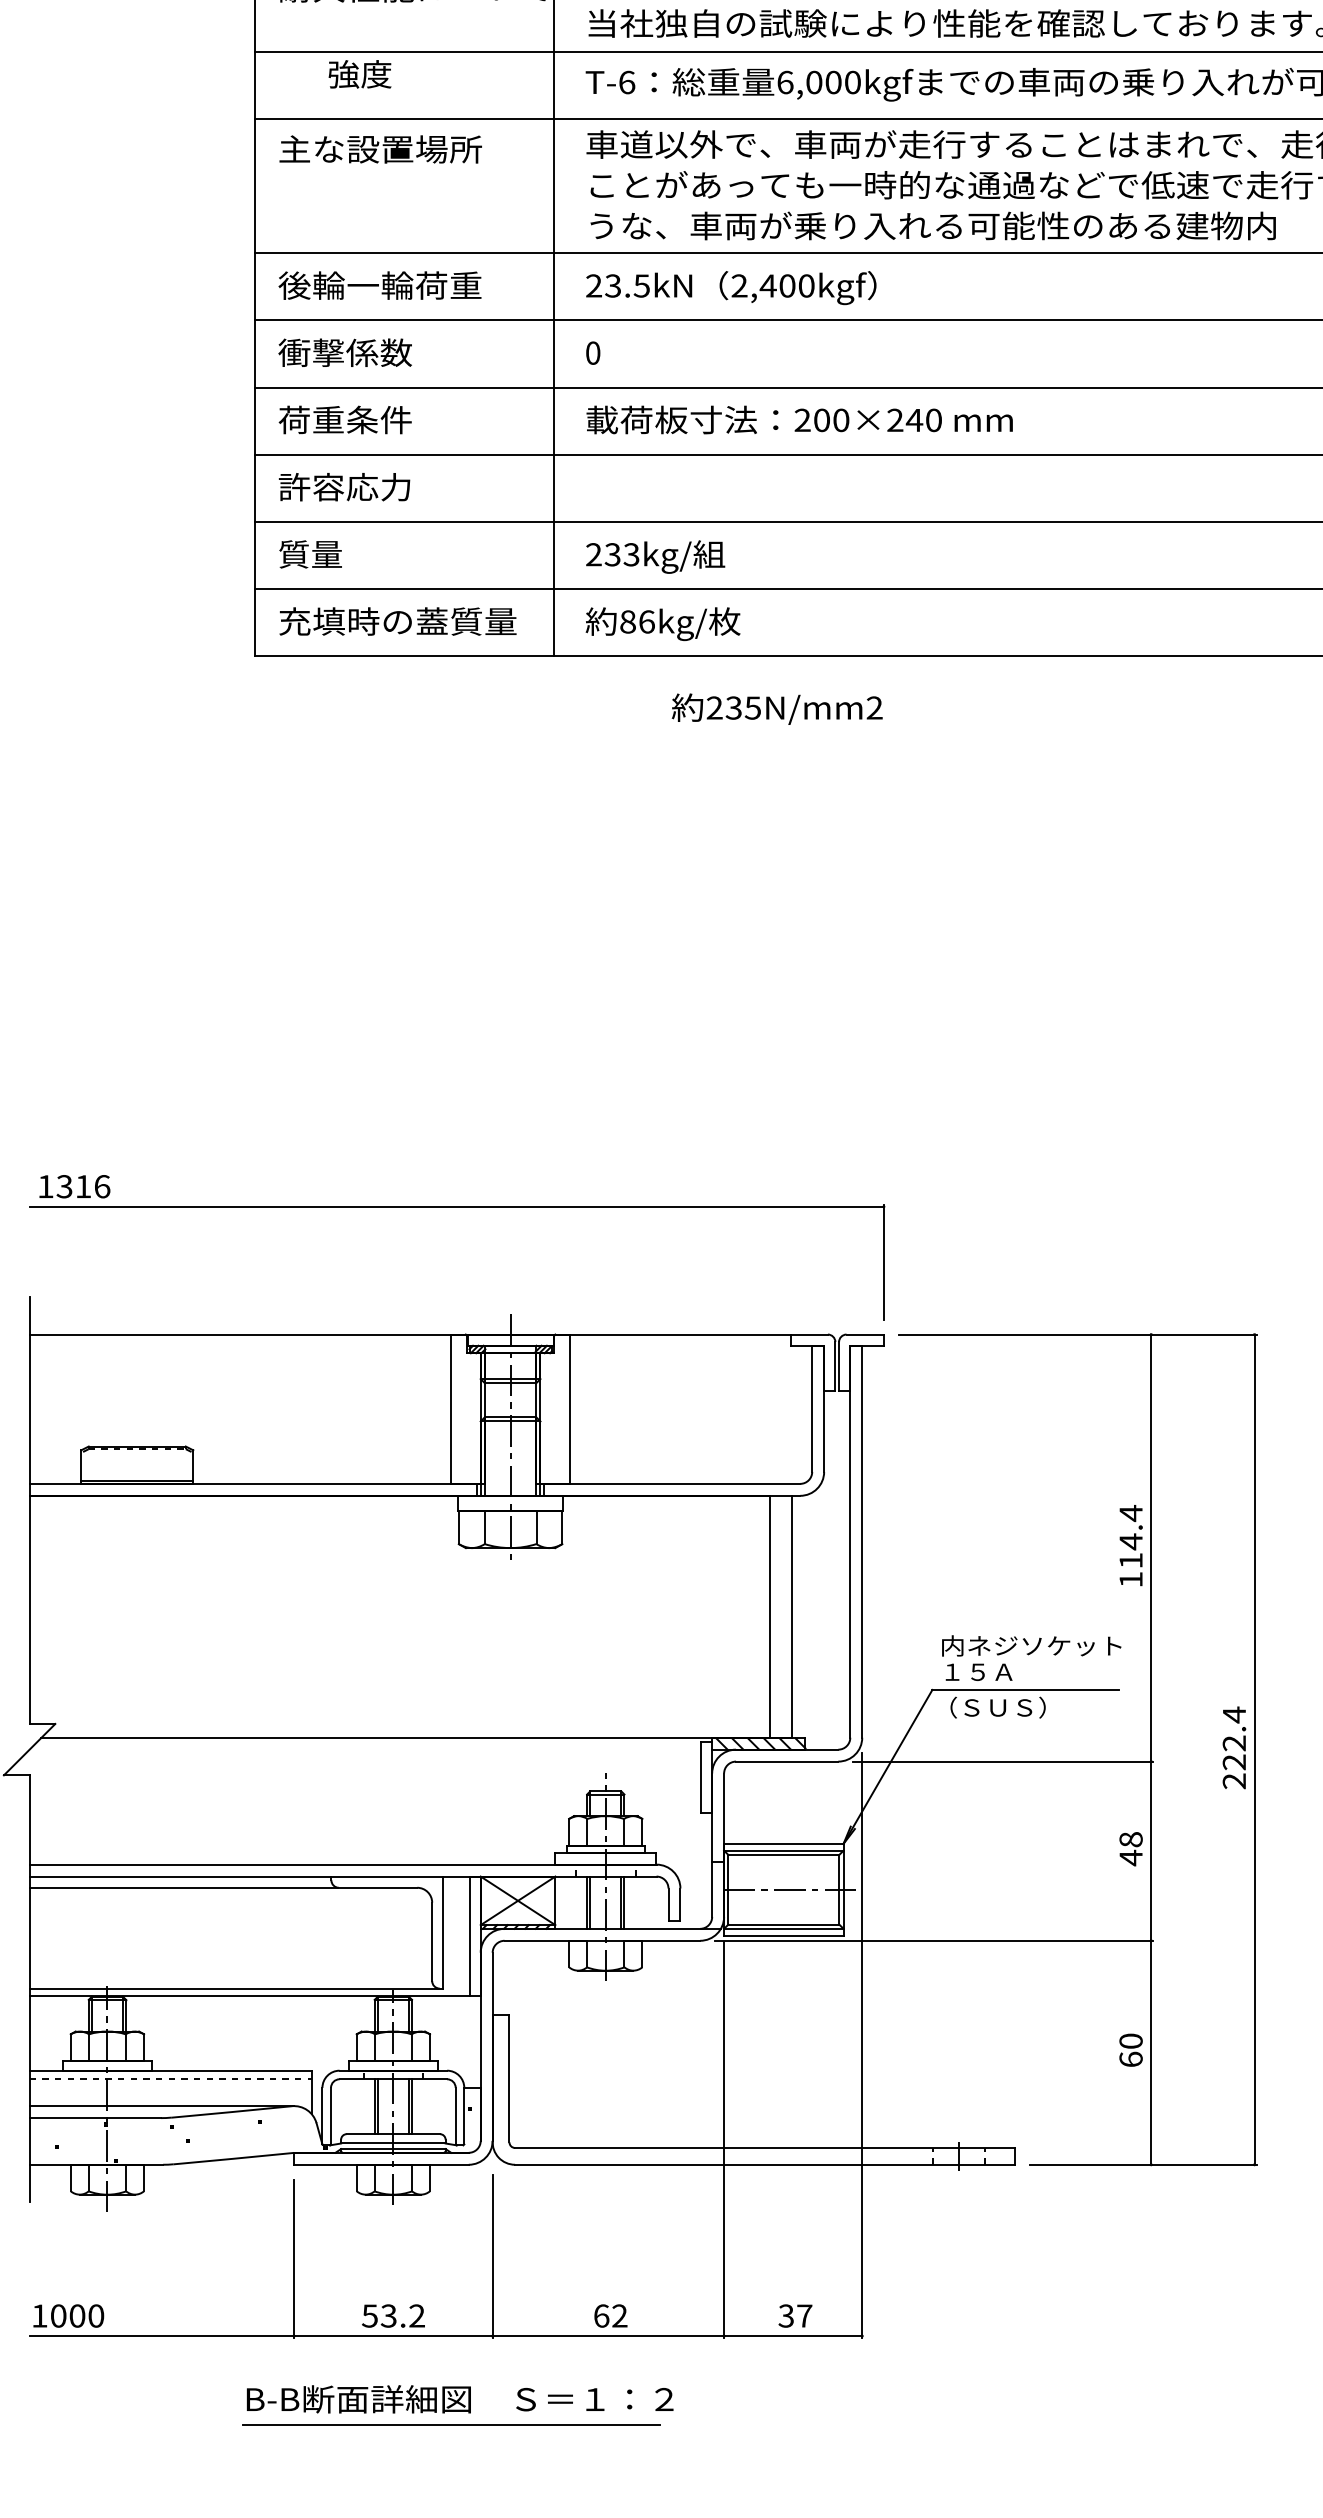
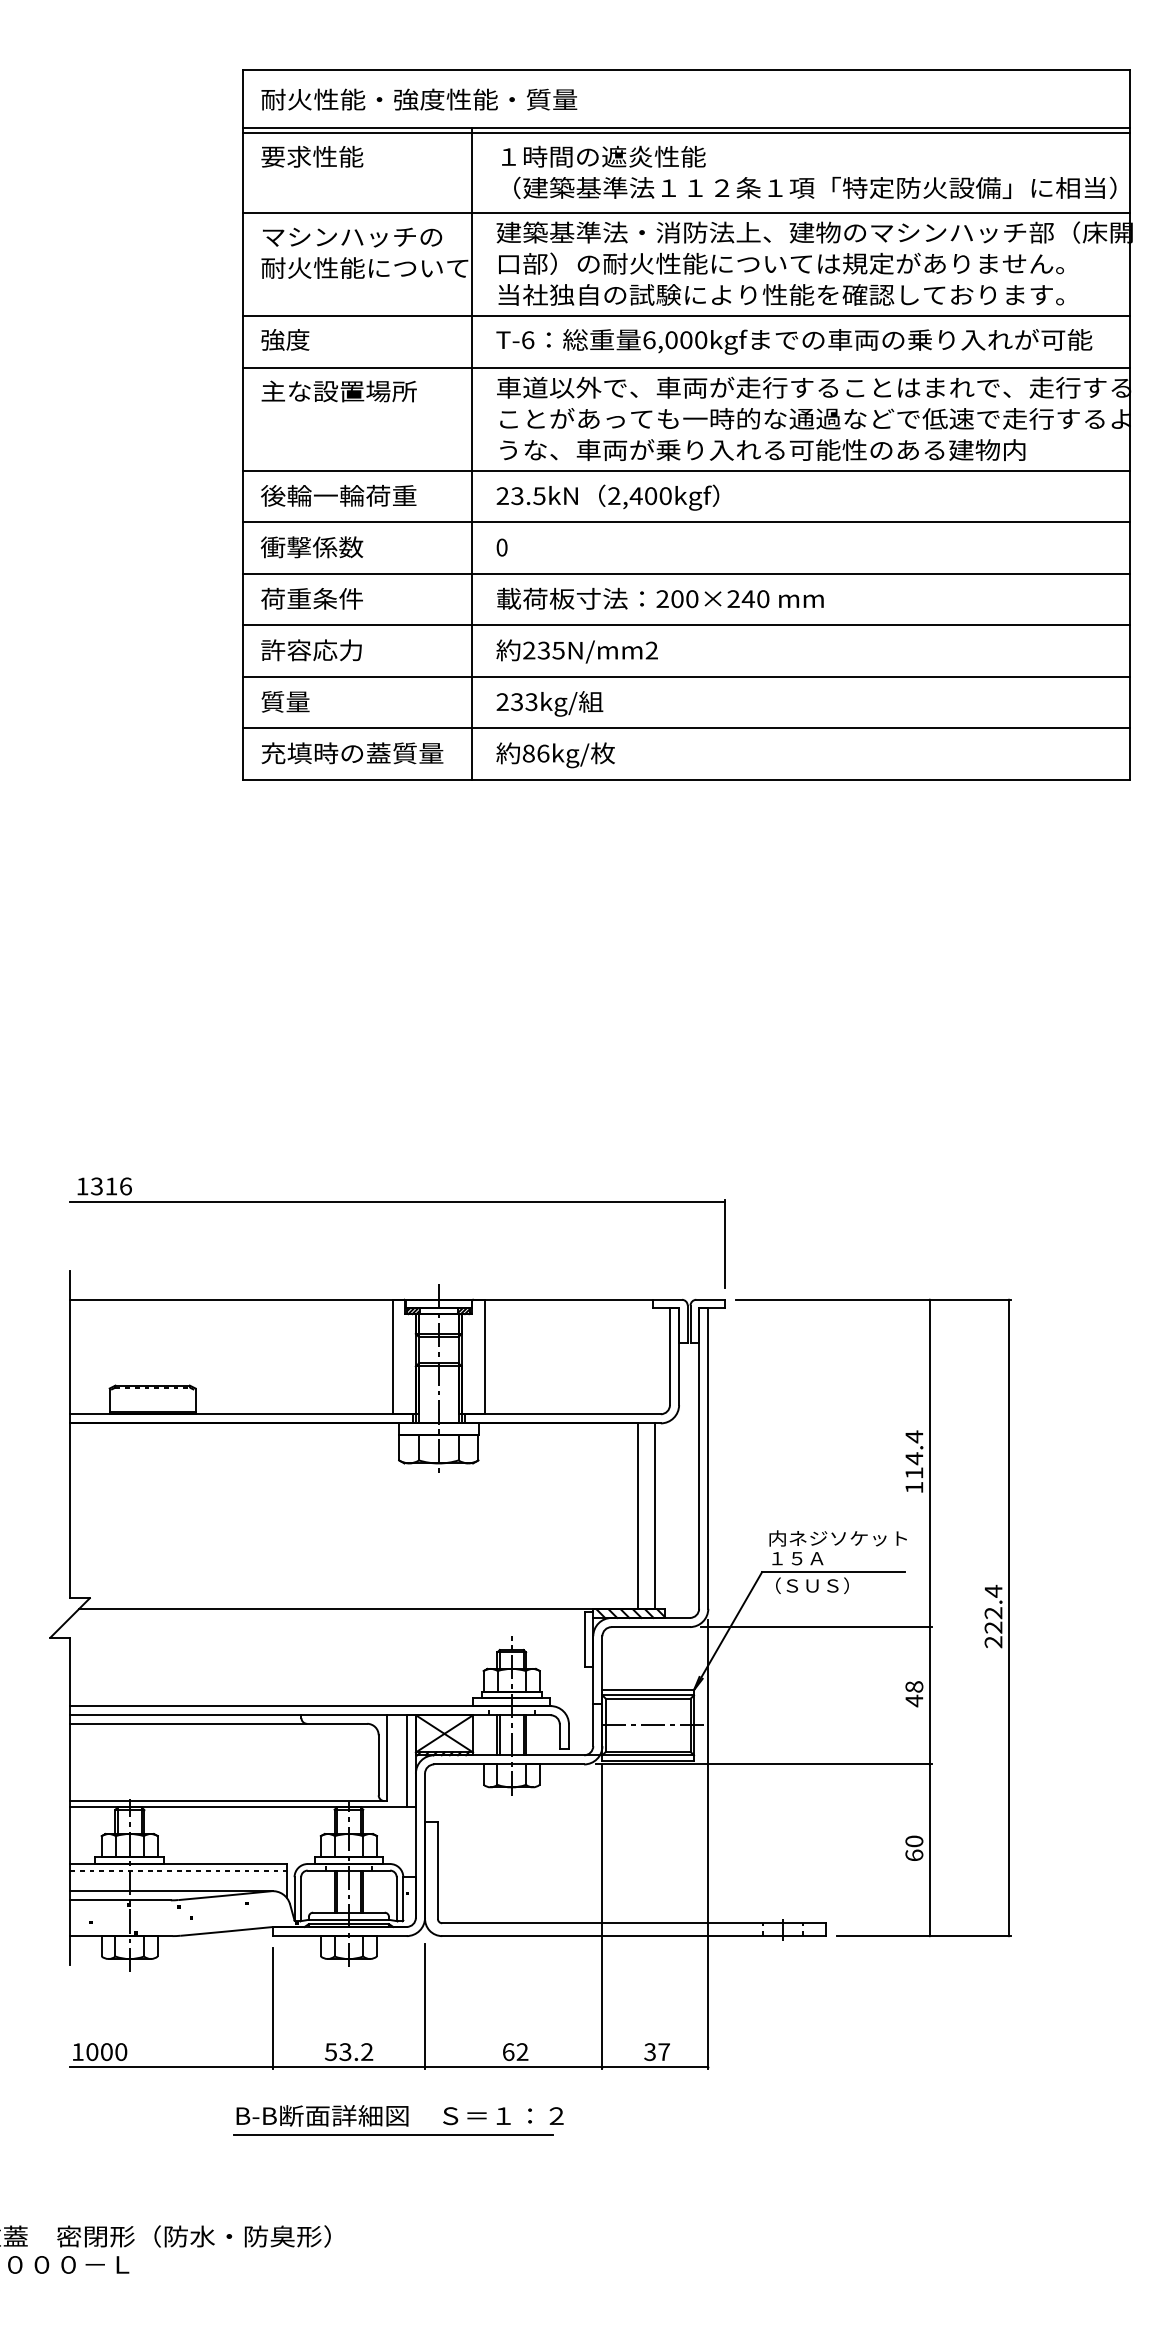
text: (360, 73) -> (285, 339), moved
text: (776, 709) -> (576, 651), moved

